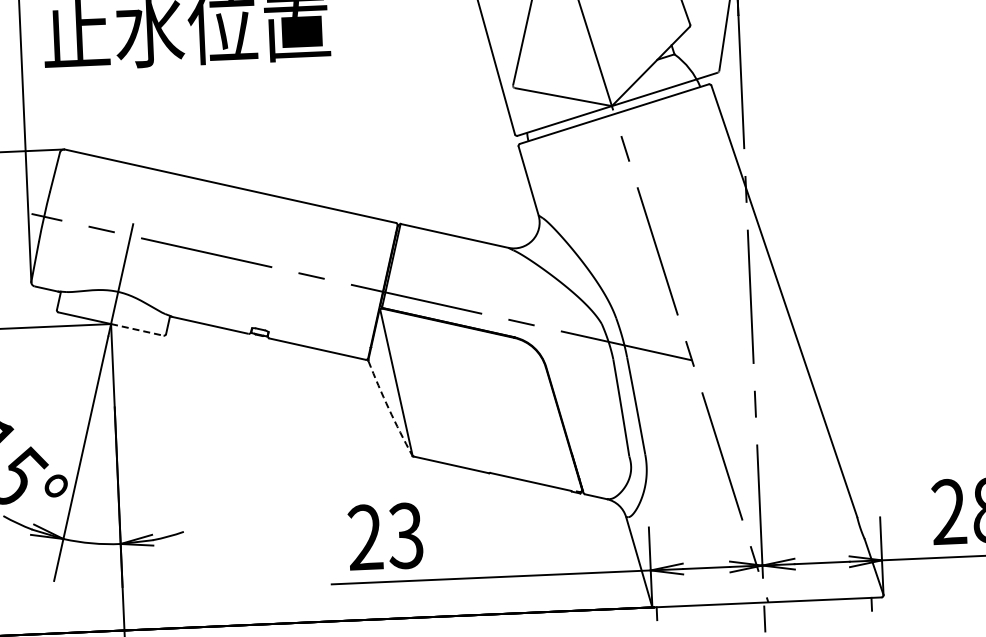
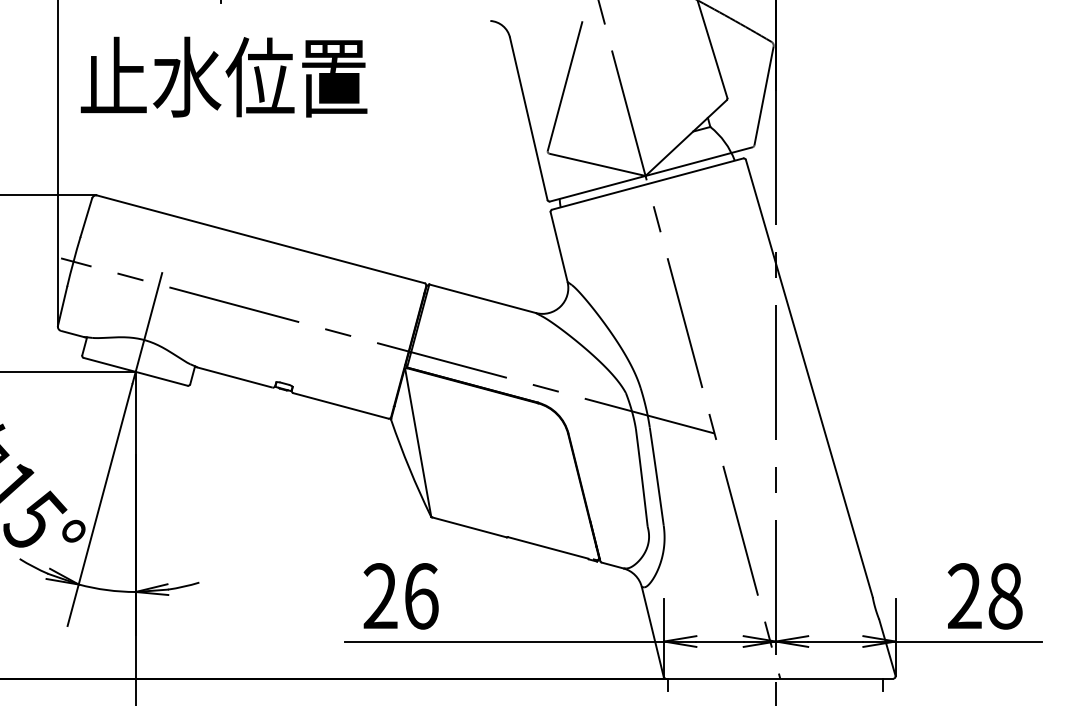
line: (137, 329) -> (161, 378), dashed -> solid
arc: (388, 408) -> (409, 468), dashed -> solid
text: (405, 536) -> (420, 596), 23 -> 26

